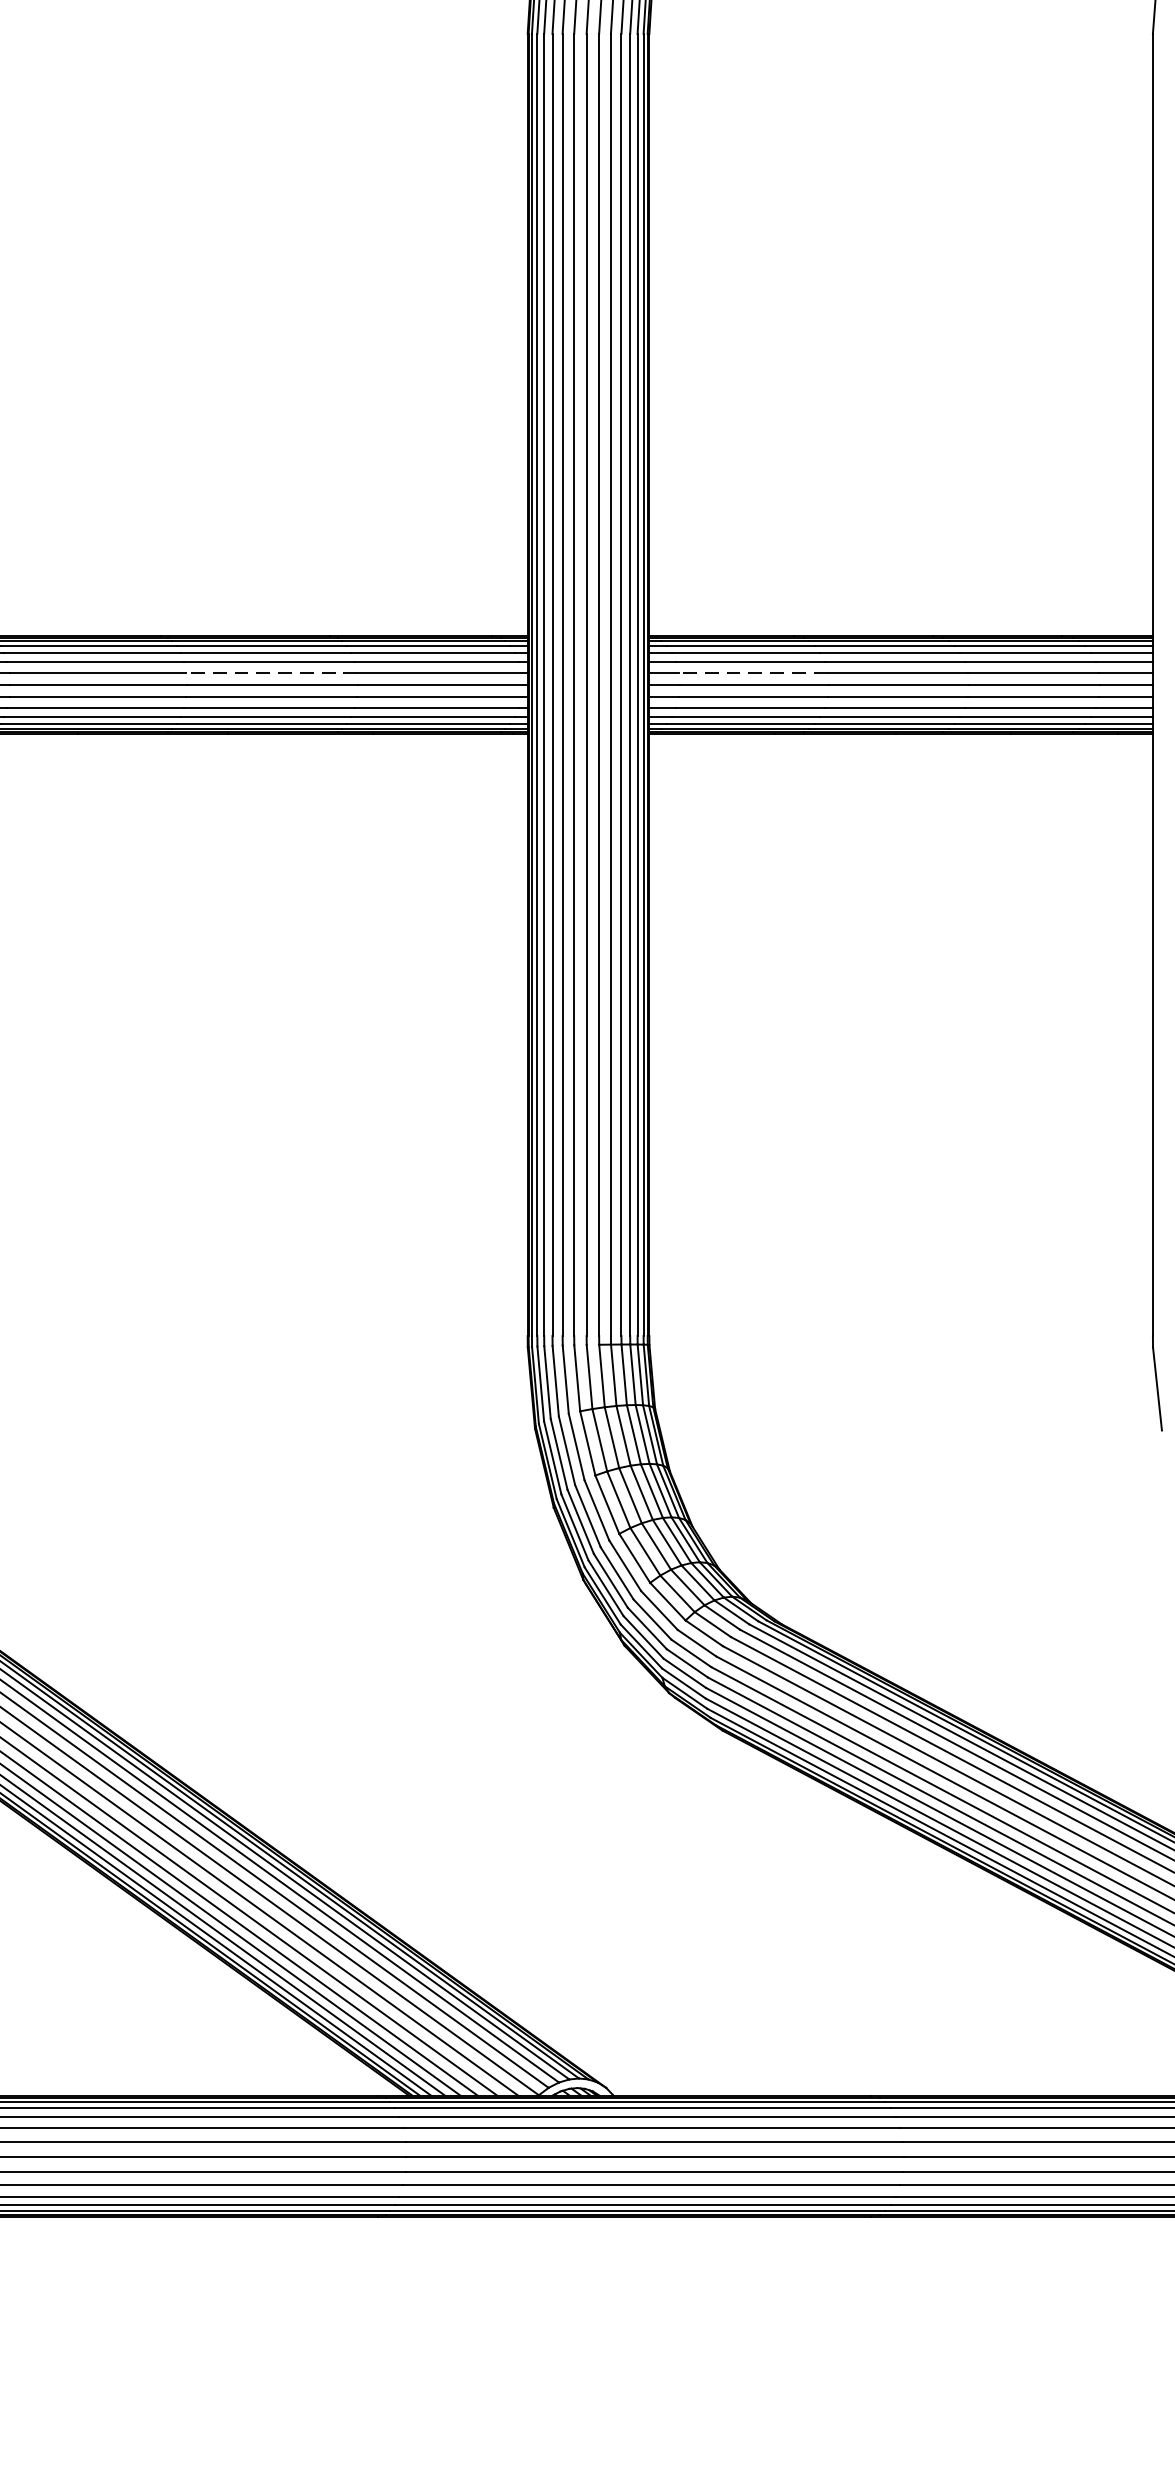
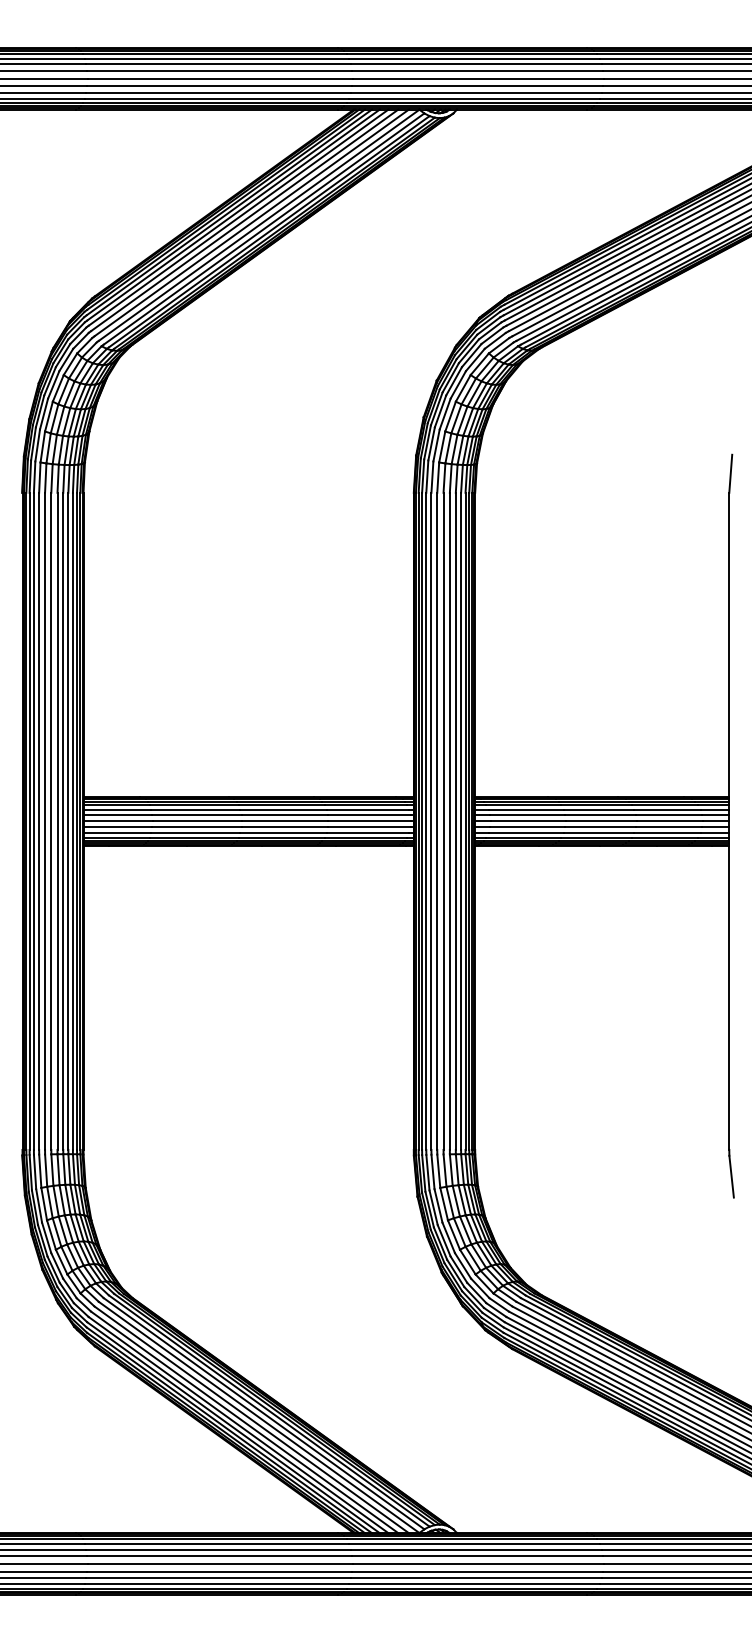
line: (271, 673) -> (284, 815), dashed -> solid
line: (753, 673) -> (527, 815), dashed -> solid

